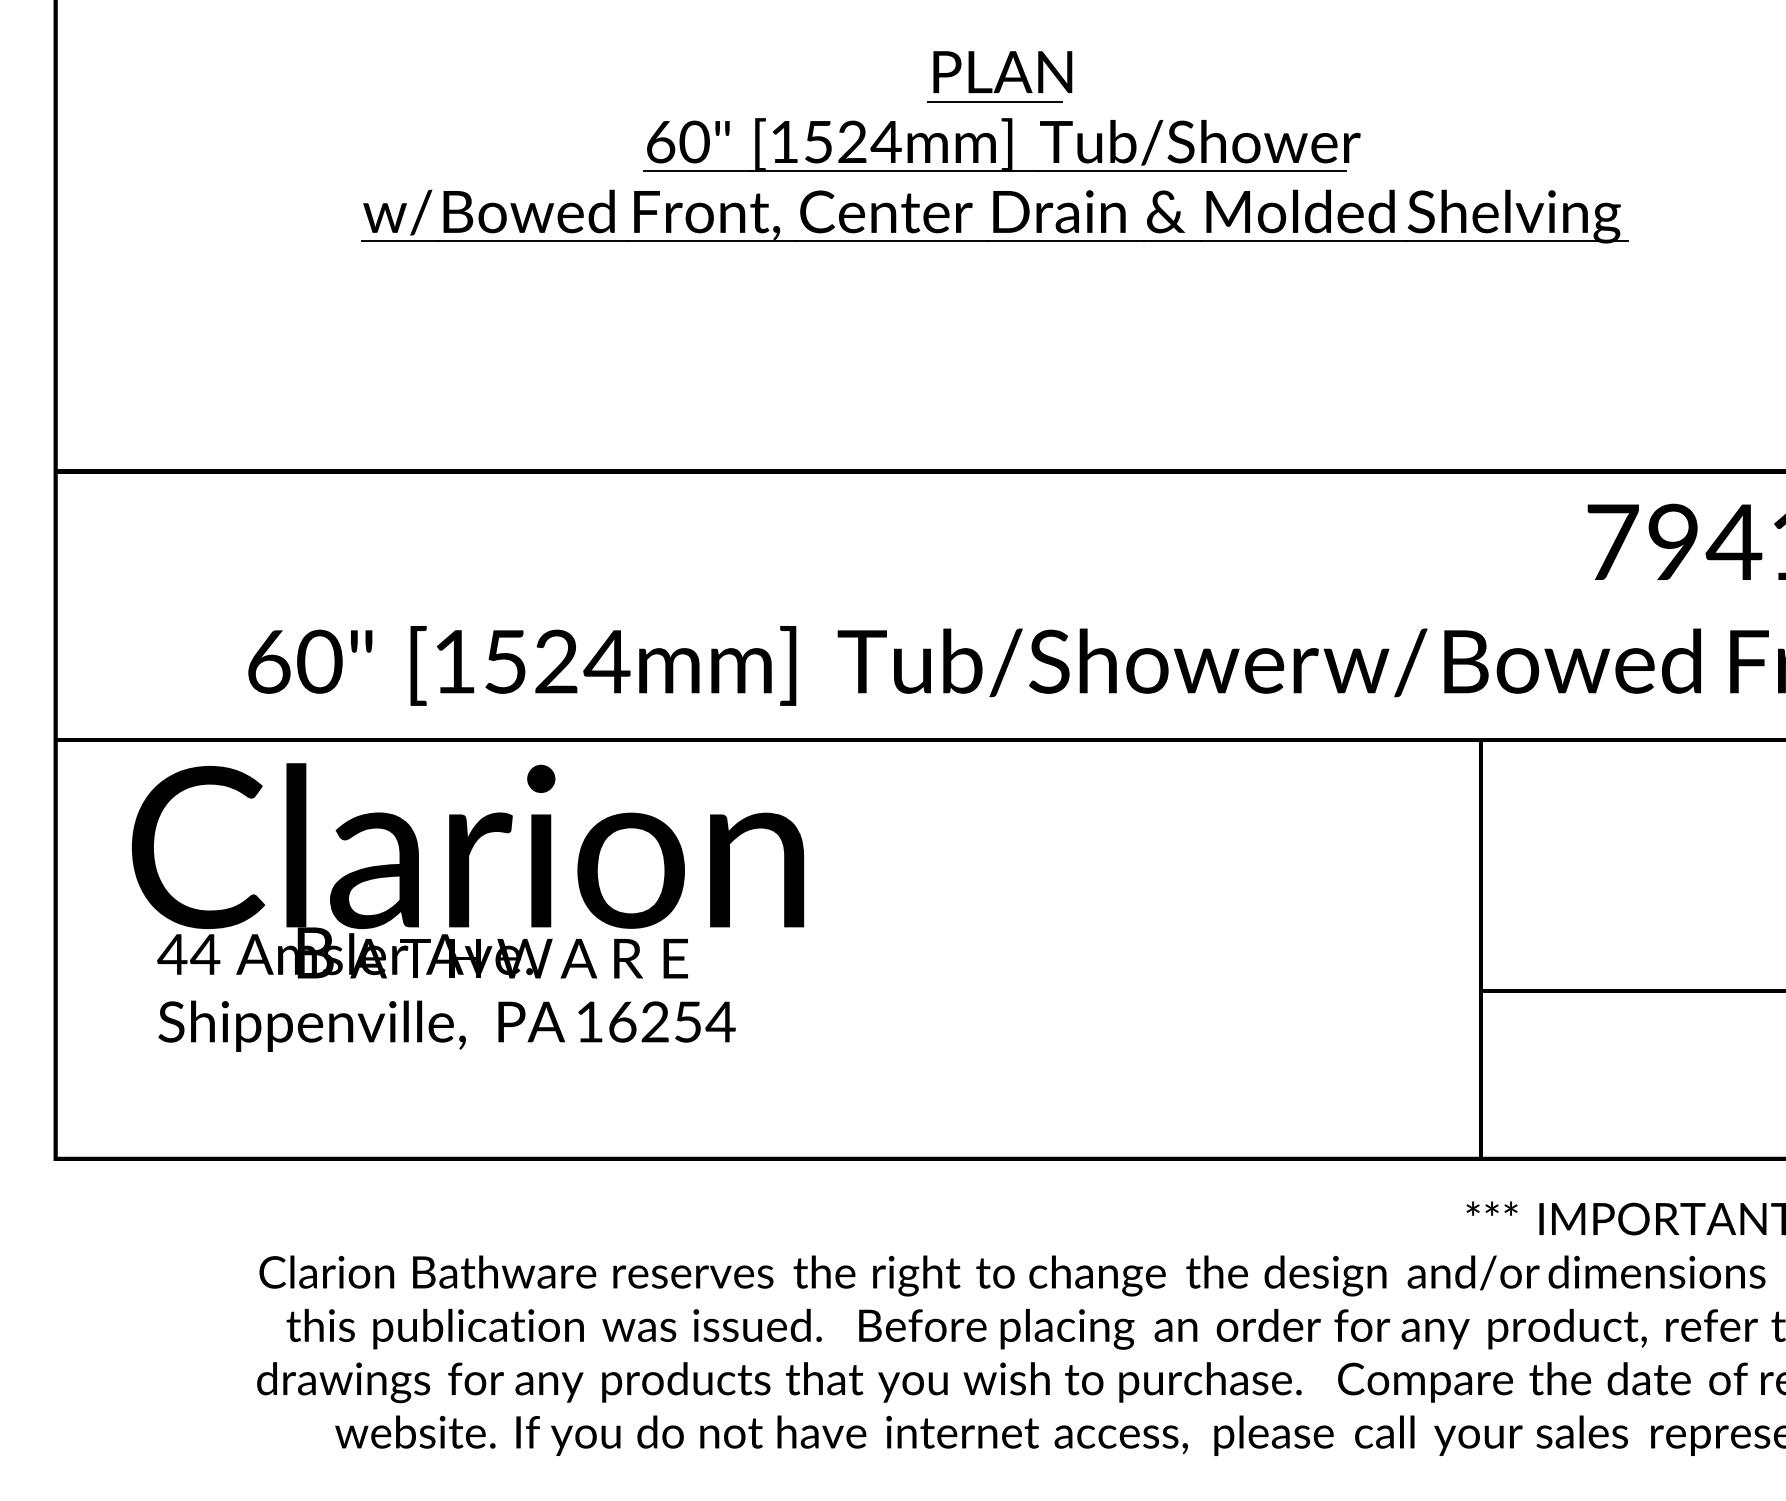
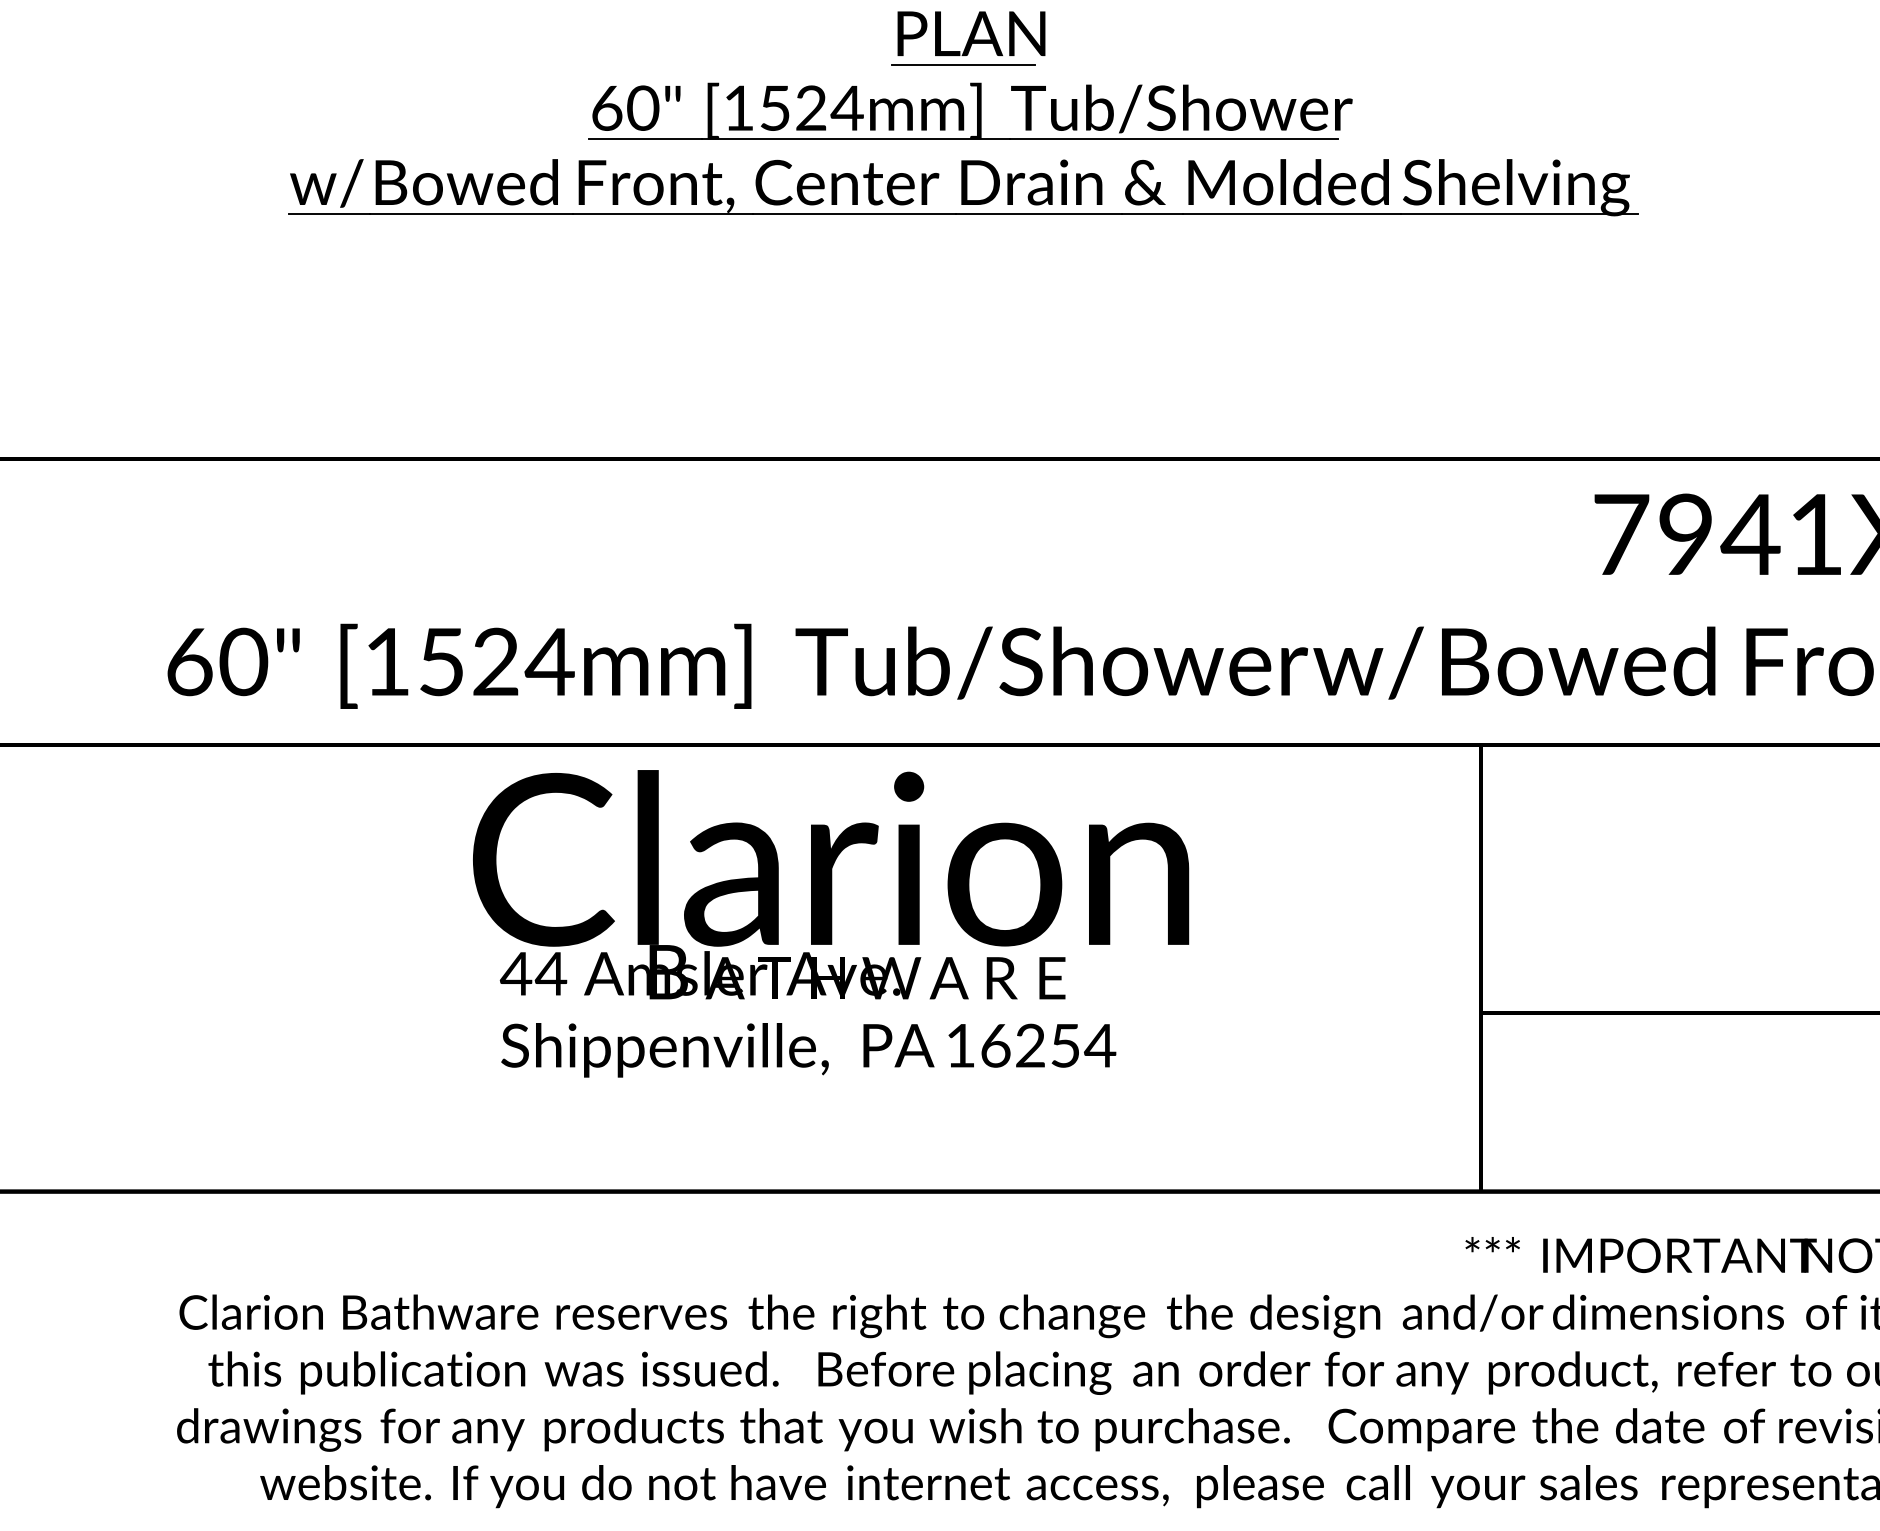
text: (467, 907) -> (830, 923), moved

